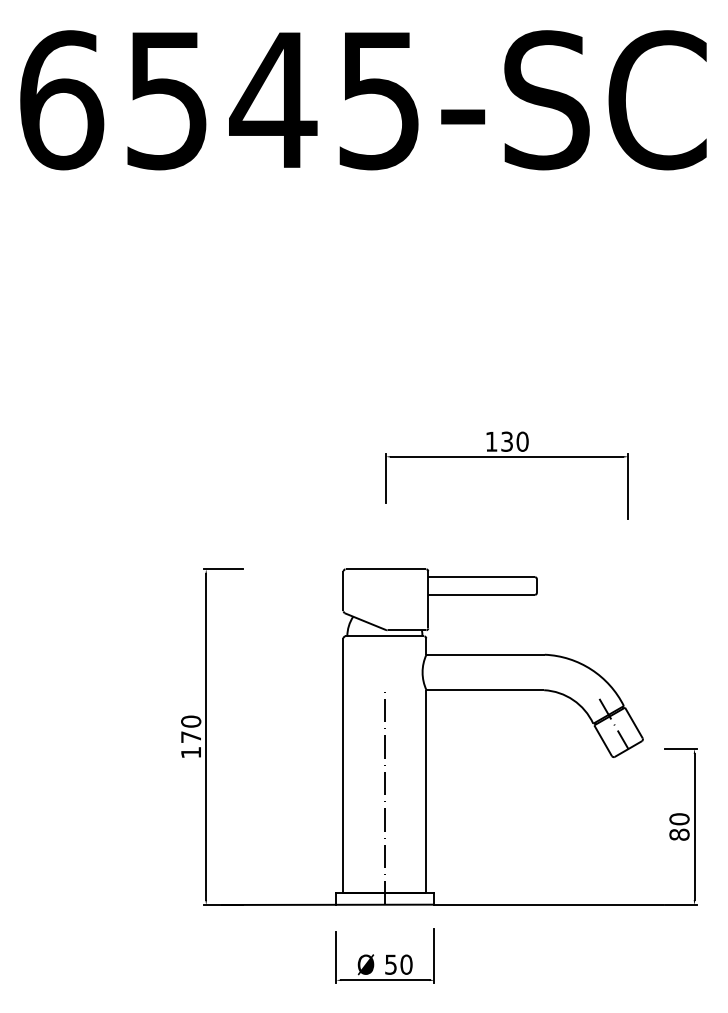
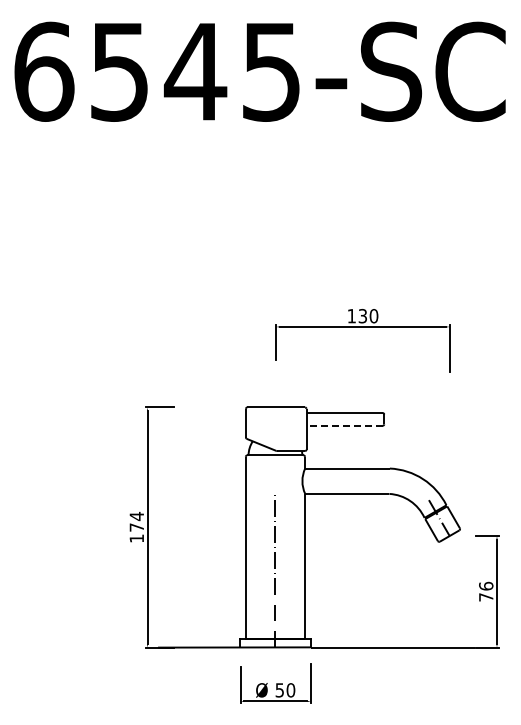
line: (481, 594) -> (344, 425), solid -> dashed
text: (190, 721) -> (136, 516), 170 -> 174
text: (679, 826) -> (486, 591), 80 -> 76

